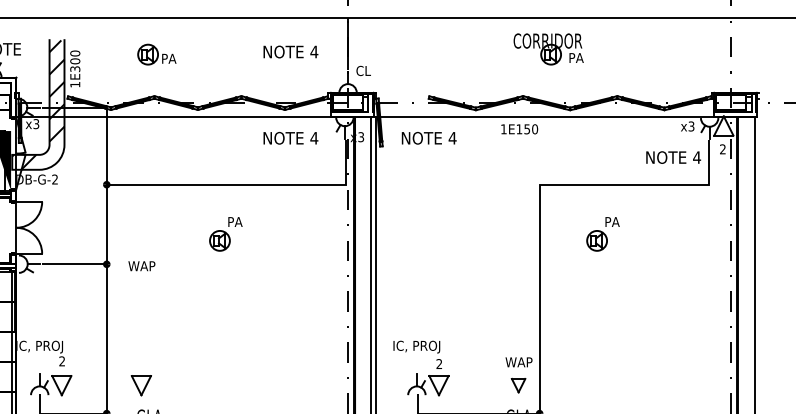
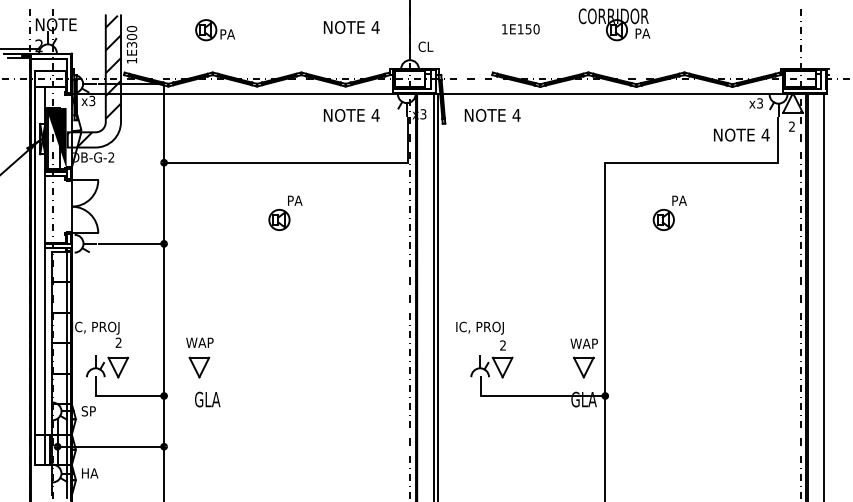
text: (519, 129) -> (520, 29), moved
text: (141, 265) -> (199, 342), moved
part: (518, 385) -> (583, 367), size x1.43

